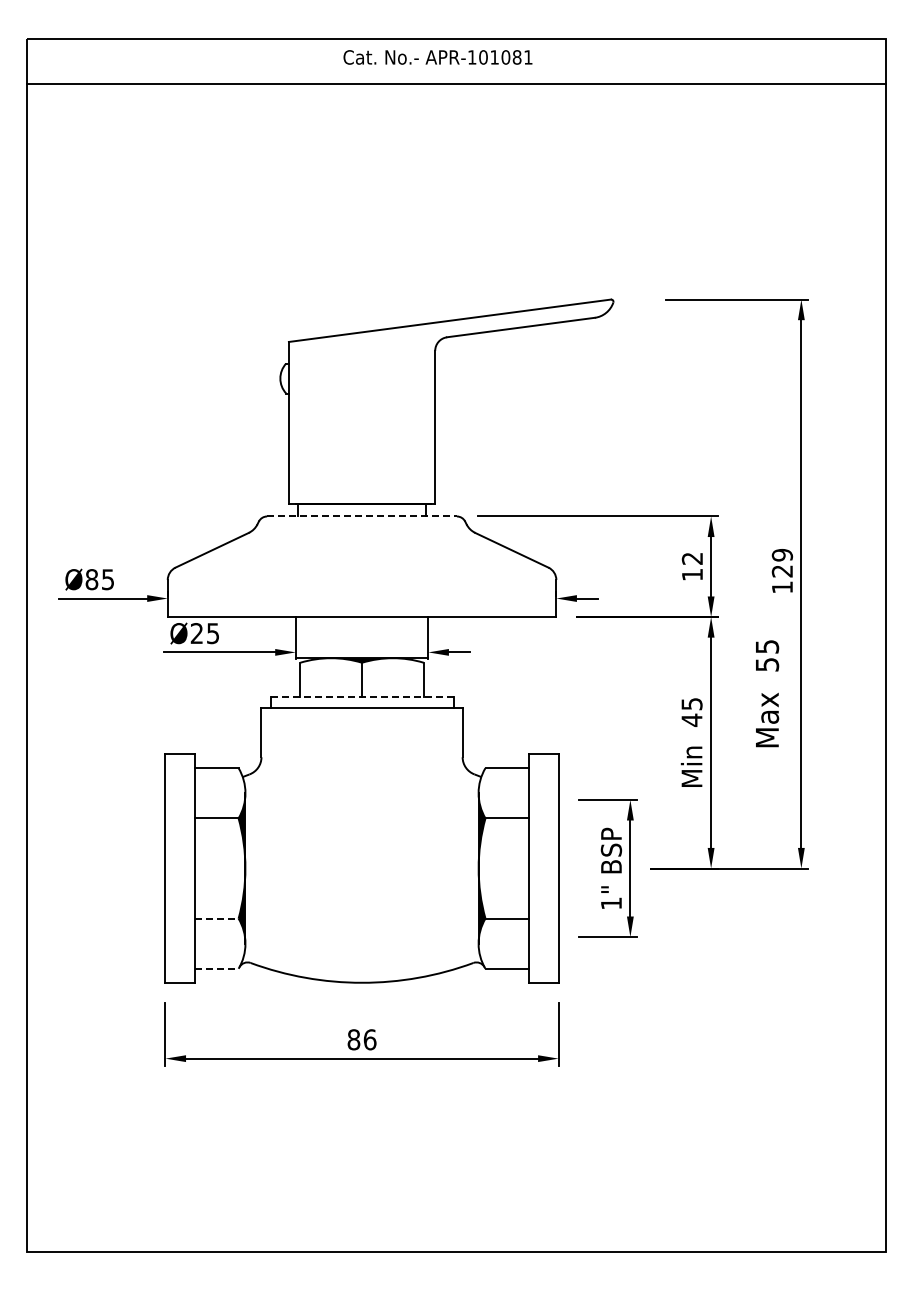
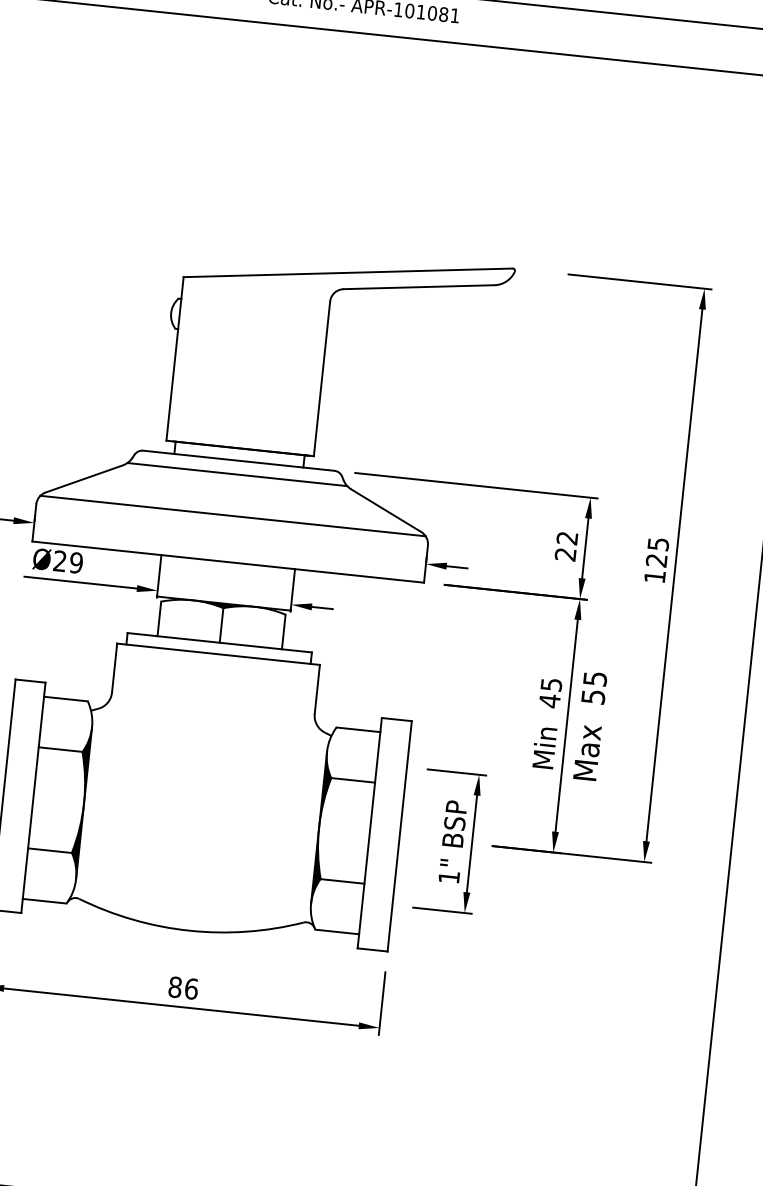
line: (362, 516) -> (239, 460), dashed -> solid
line: (362, 530) -> (237, 474), added
text: (781, 555) -> (657, 544), 129 -> 125
line: (361, 571) -> (232, 516), added
text: (691, 574) -> (564, 554), 12 -> 22
text: (212, 633) -> (75, 562), Ø25 -> Ø29
text: (767, 693) -> (590, 725), moved
line: (362, 697) -> (220, 643), dashed -> solid
line: (216, 918) -> (49, 850), dashed -> solid
line: (216, 968) -> (44, 900), dashed -> solid

